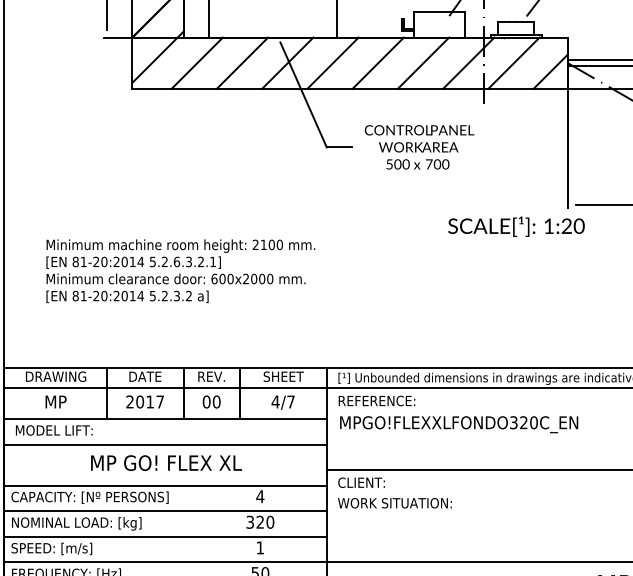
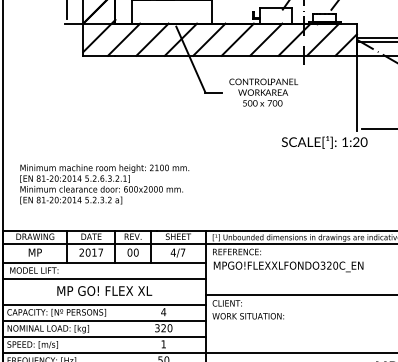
text: (180, 271) -> (104, 184), moved

